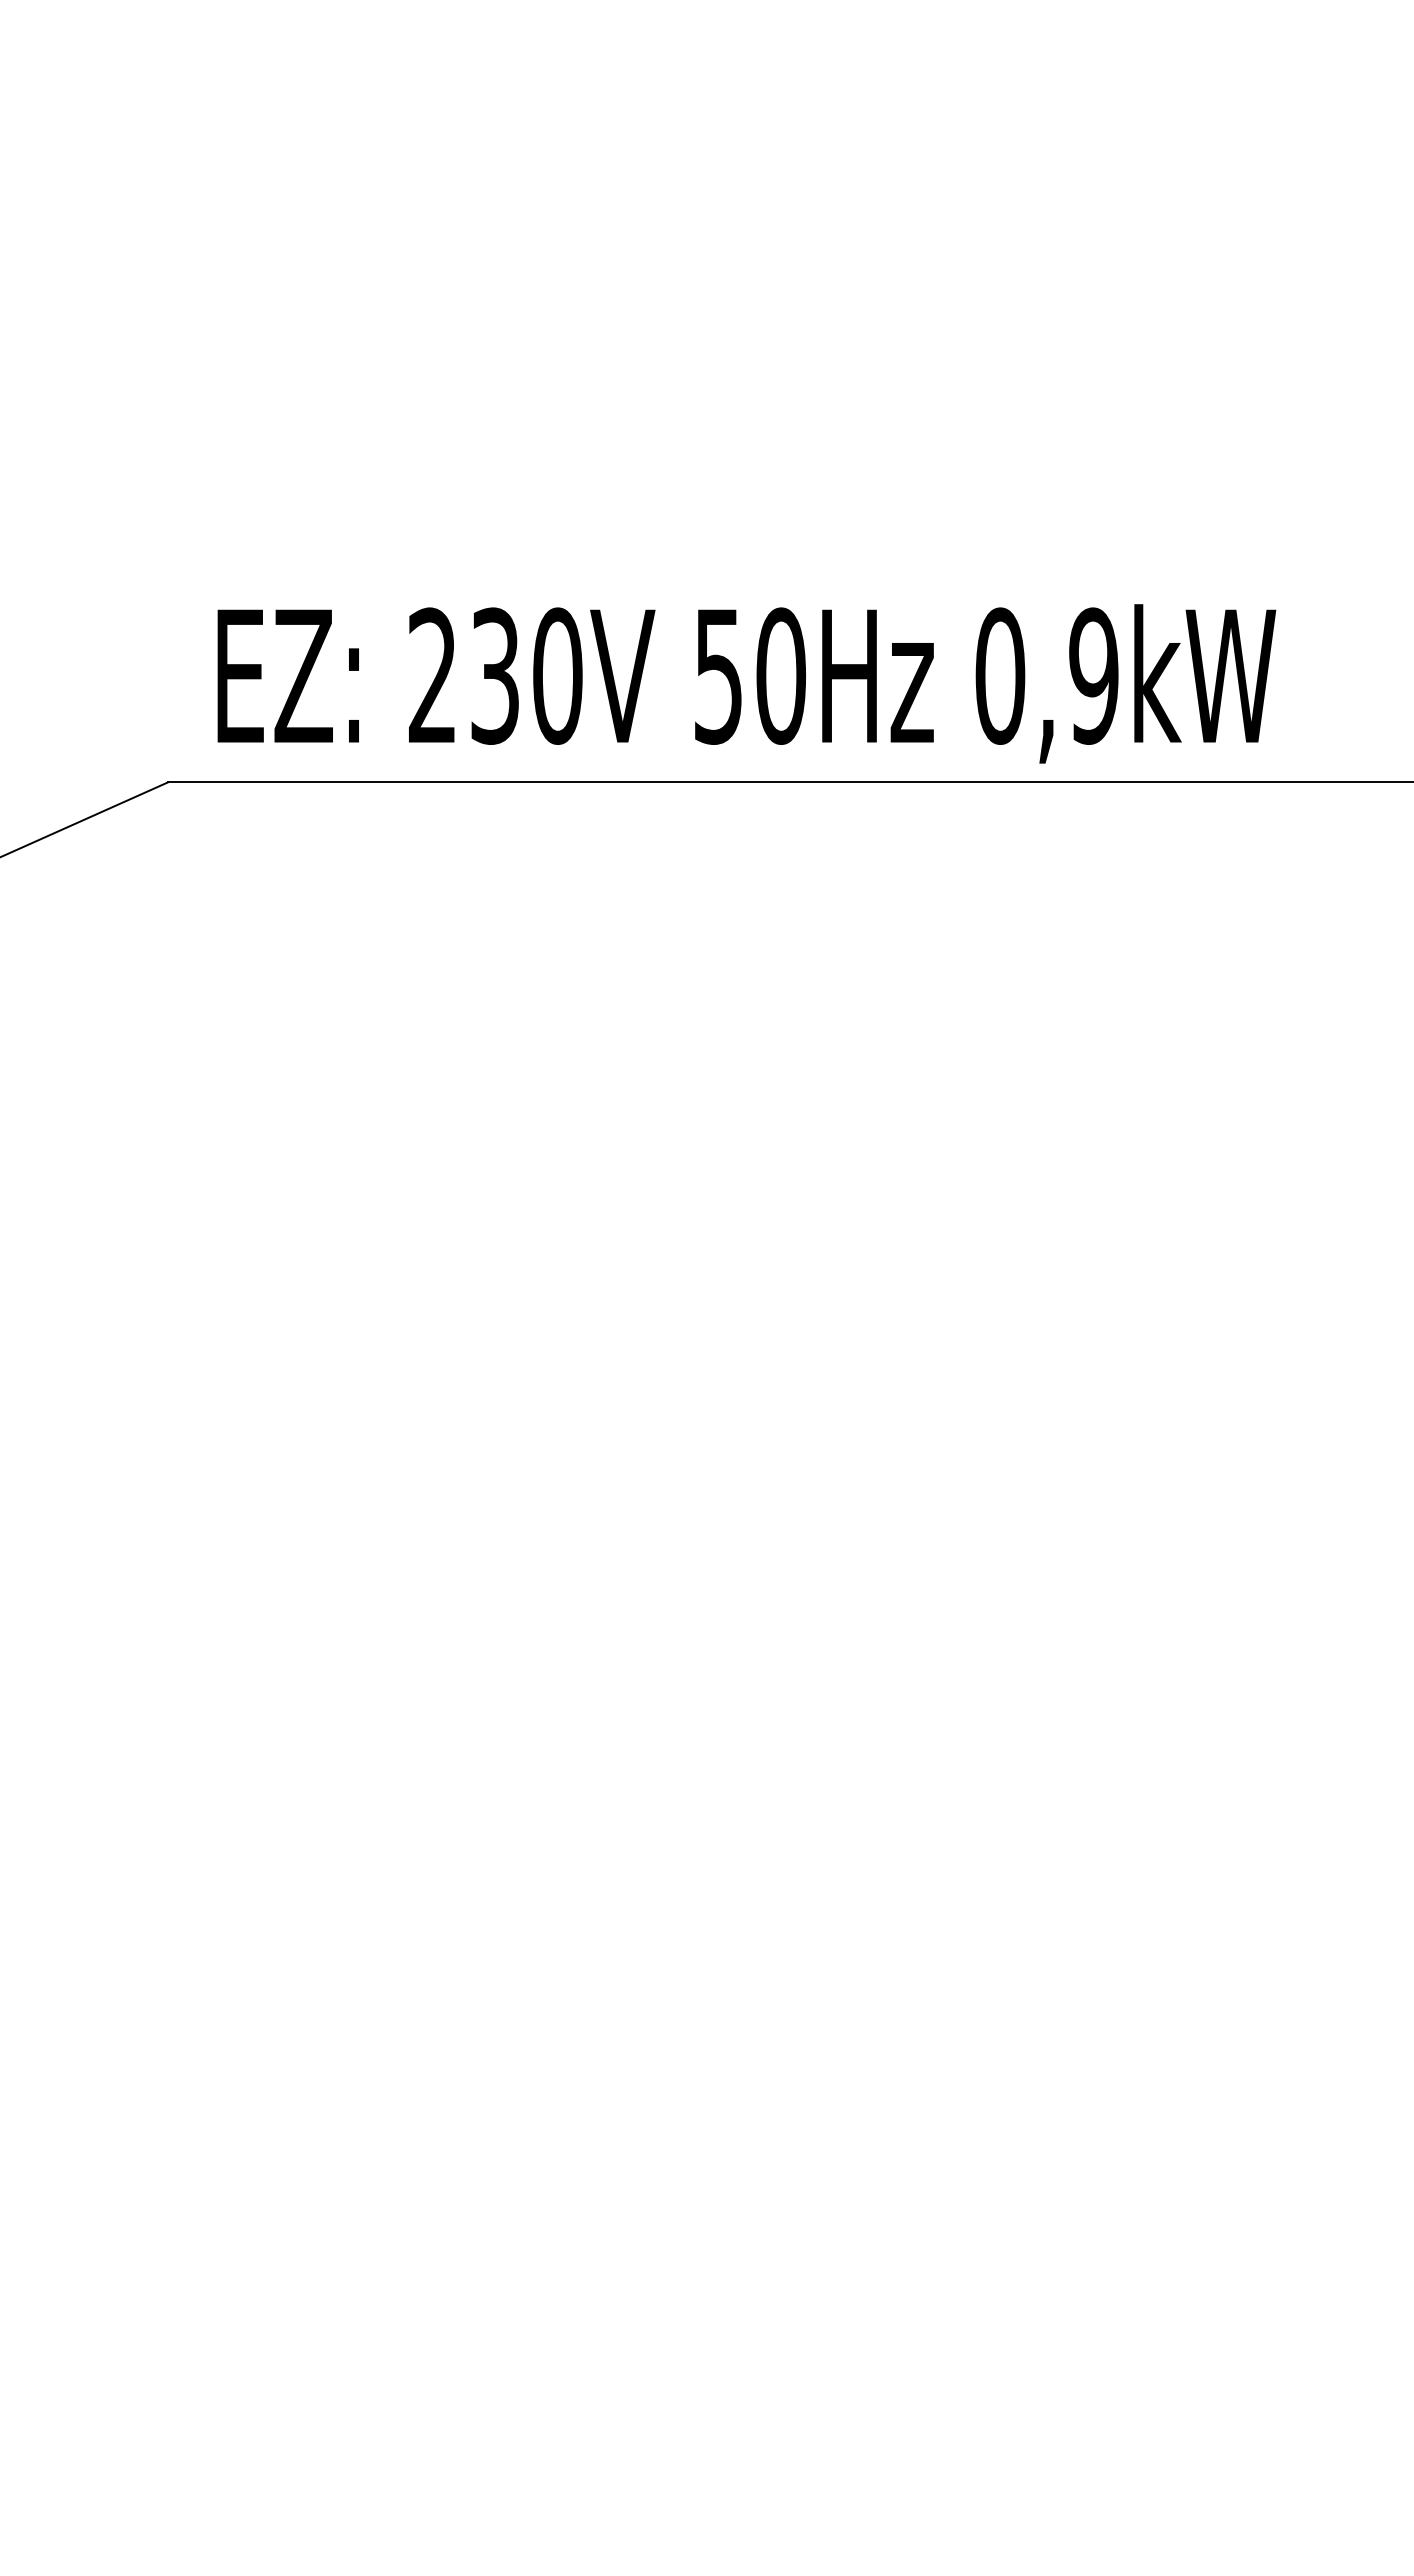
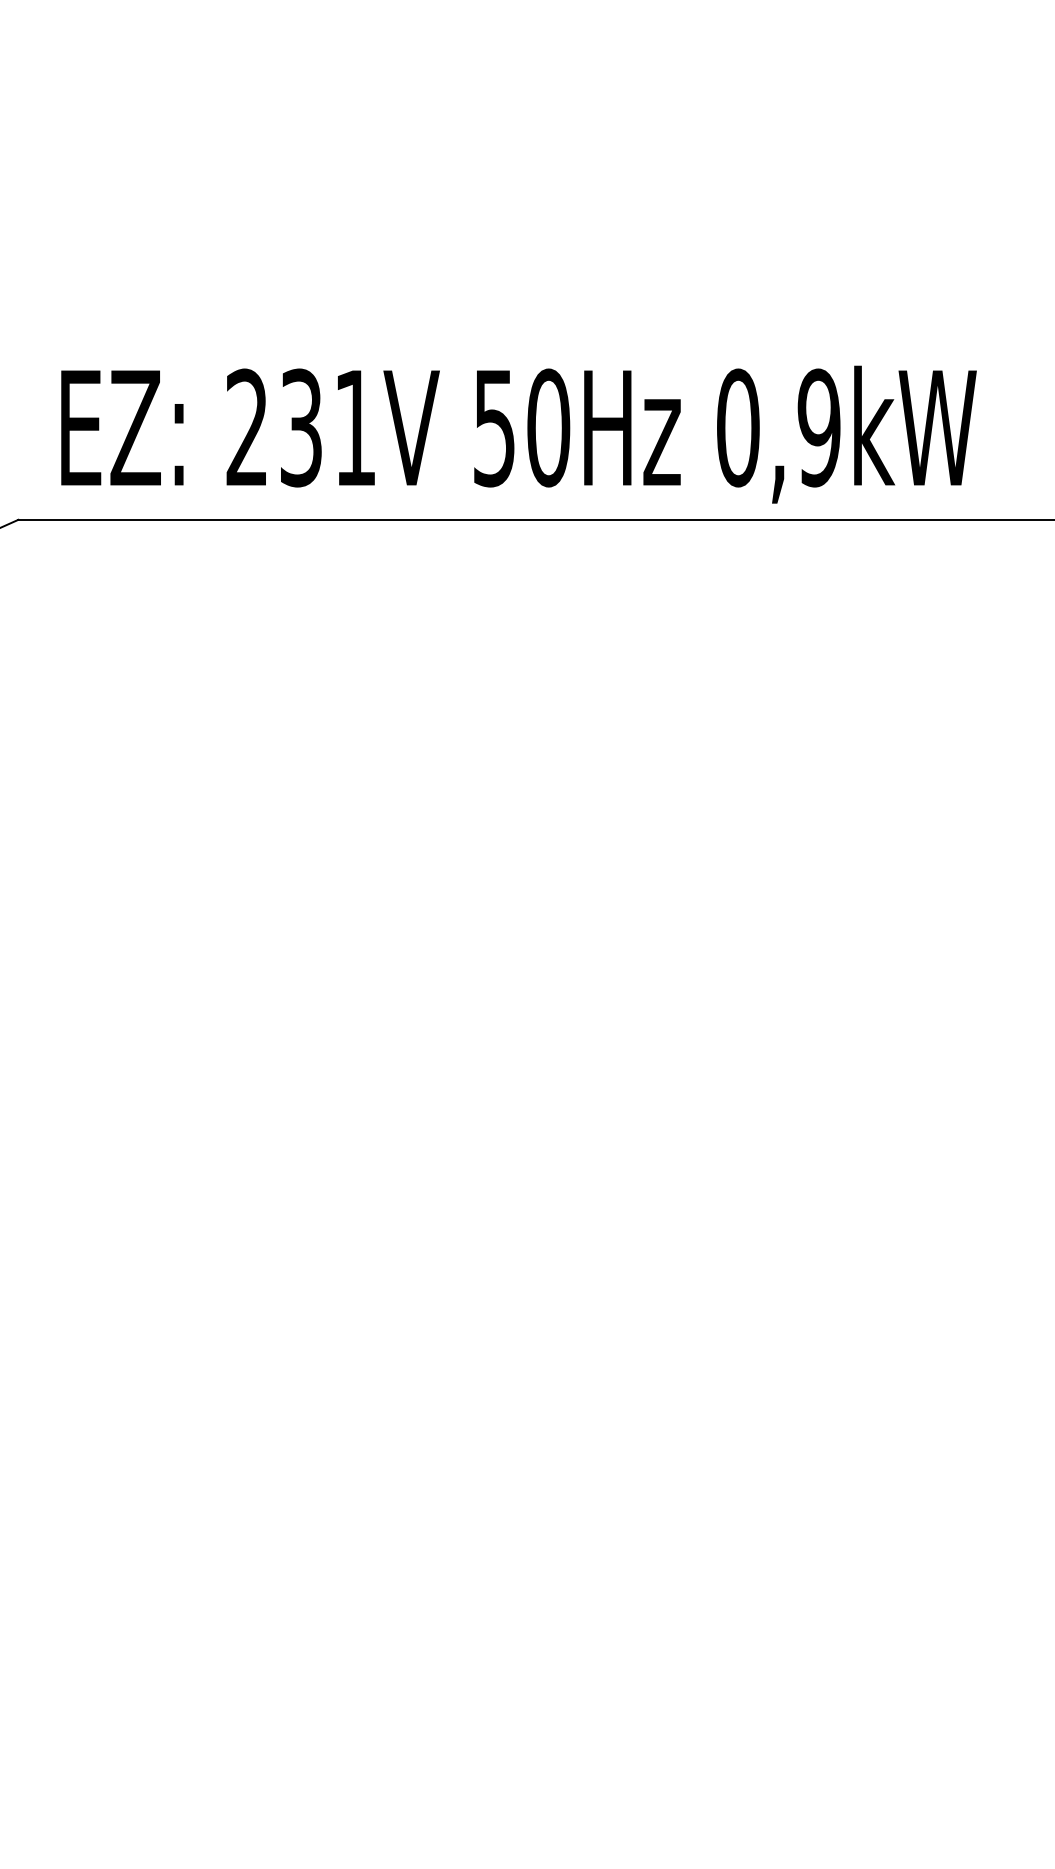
text: (557, 675) -> (355, 427), 230V -> 231V

